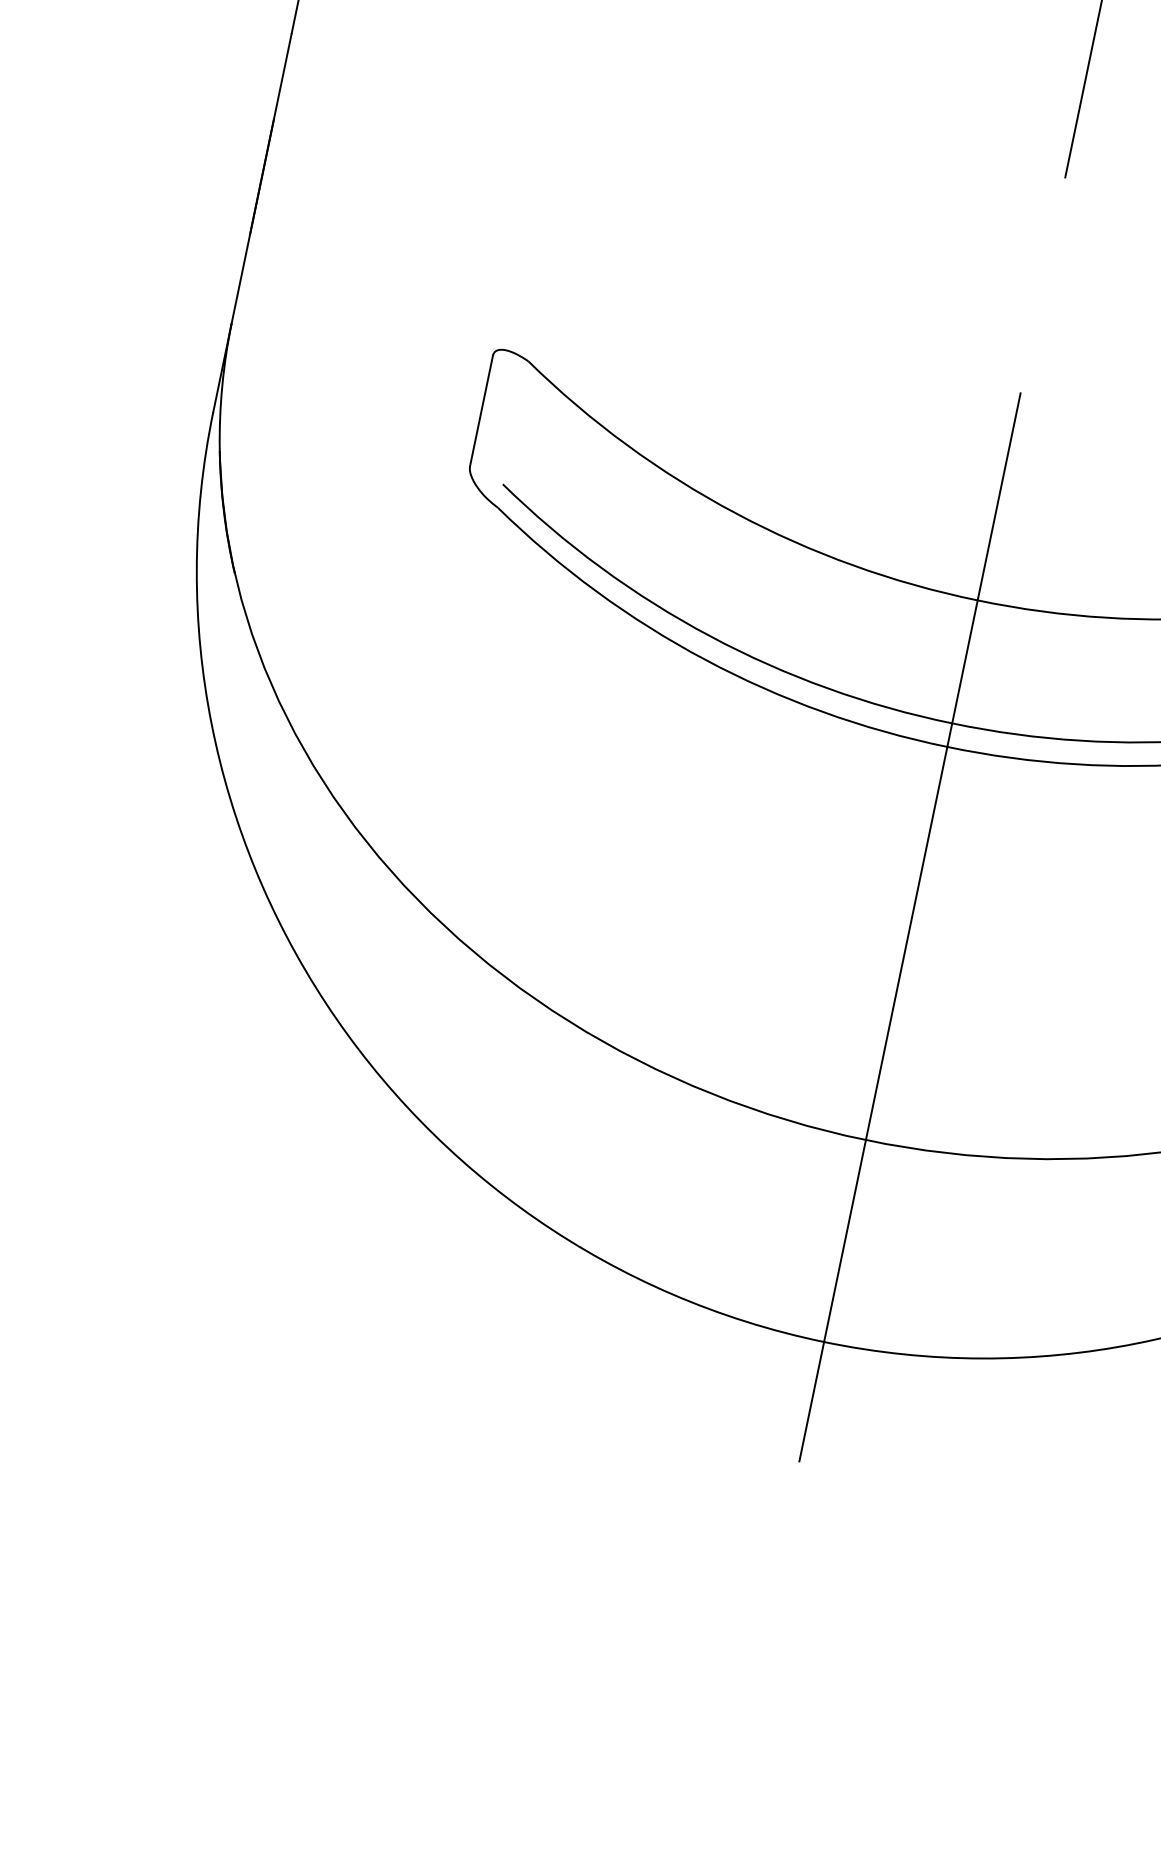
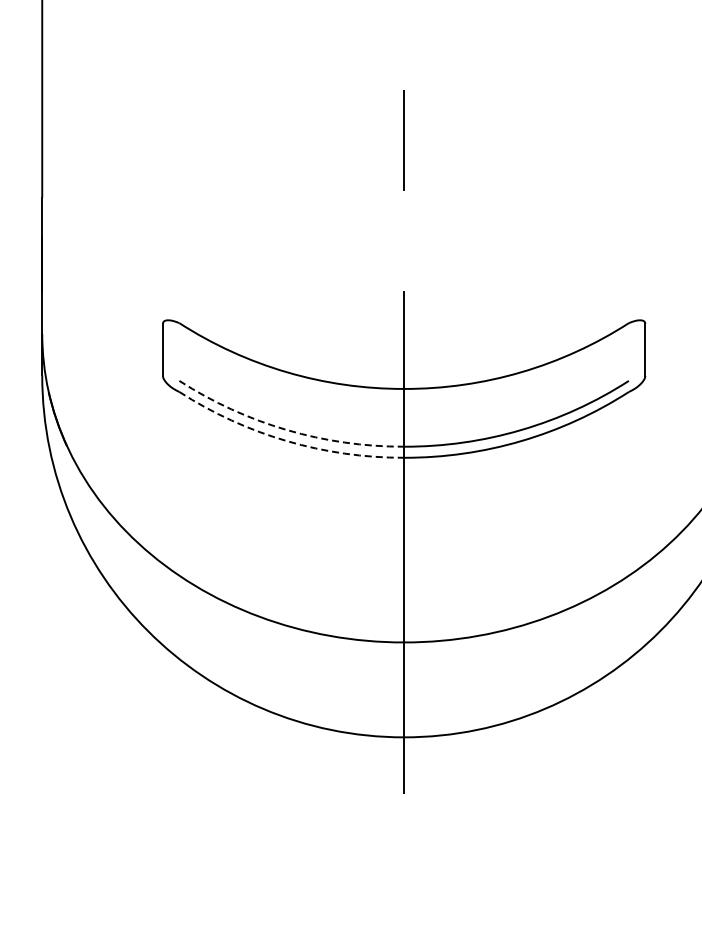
arc: (711, 637) -> (287, 430), solid -> dashed
arc: (706, 660) -> (287, 441), solid -> dashed

